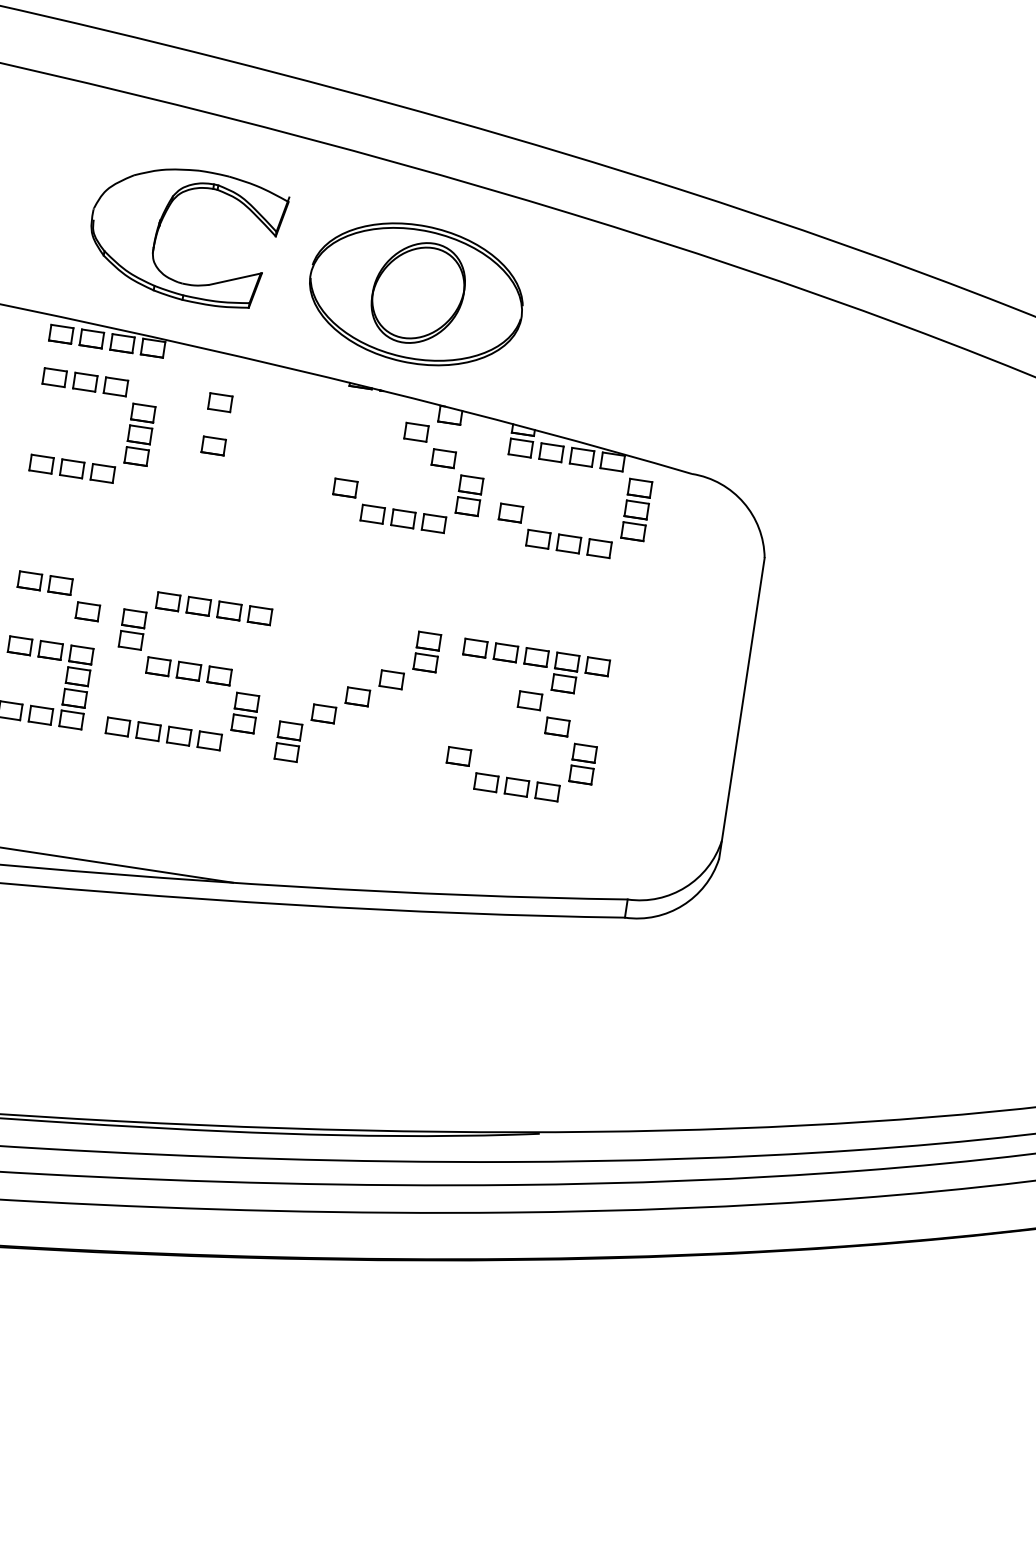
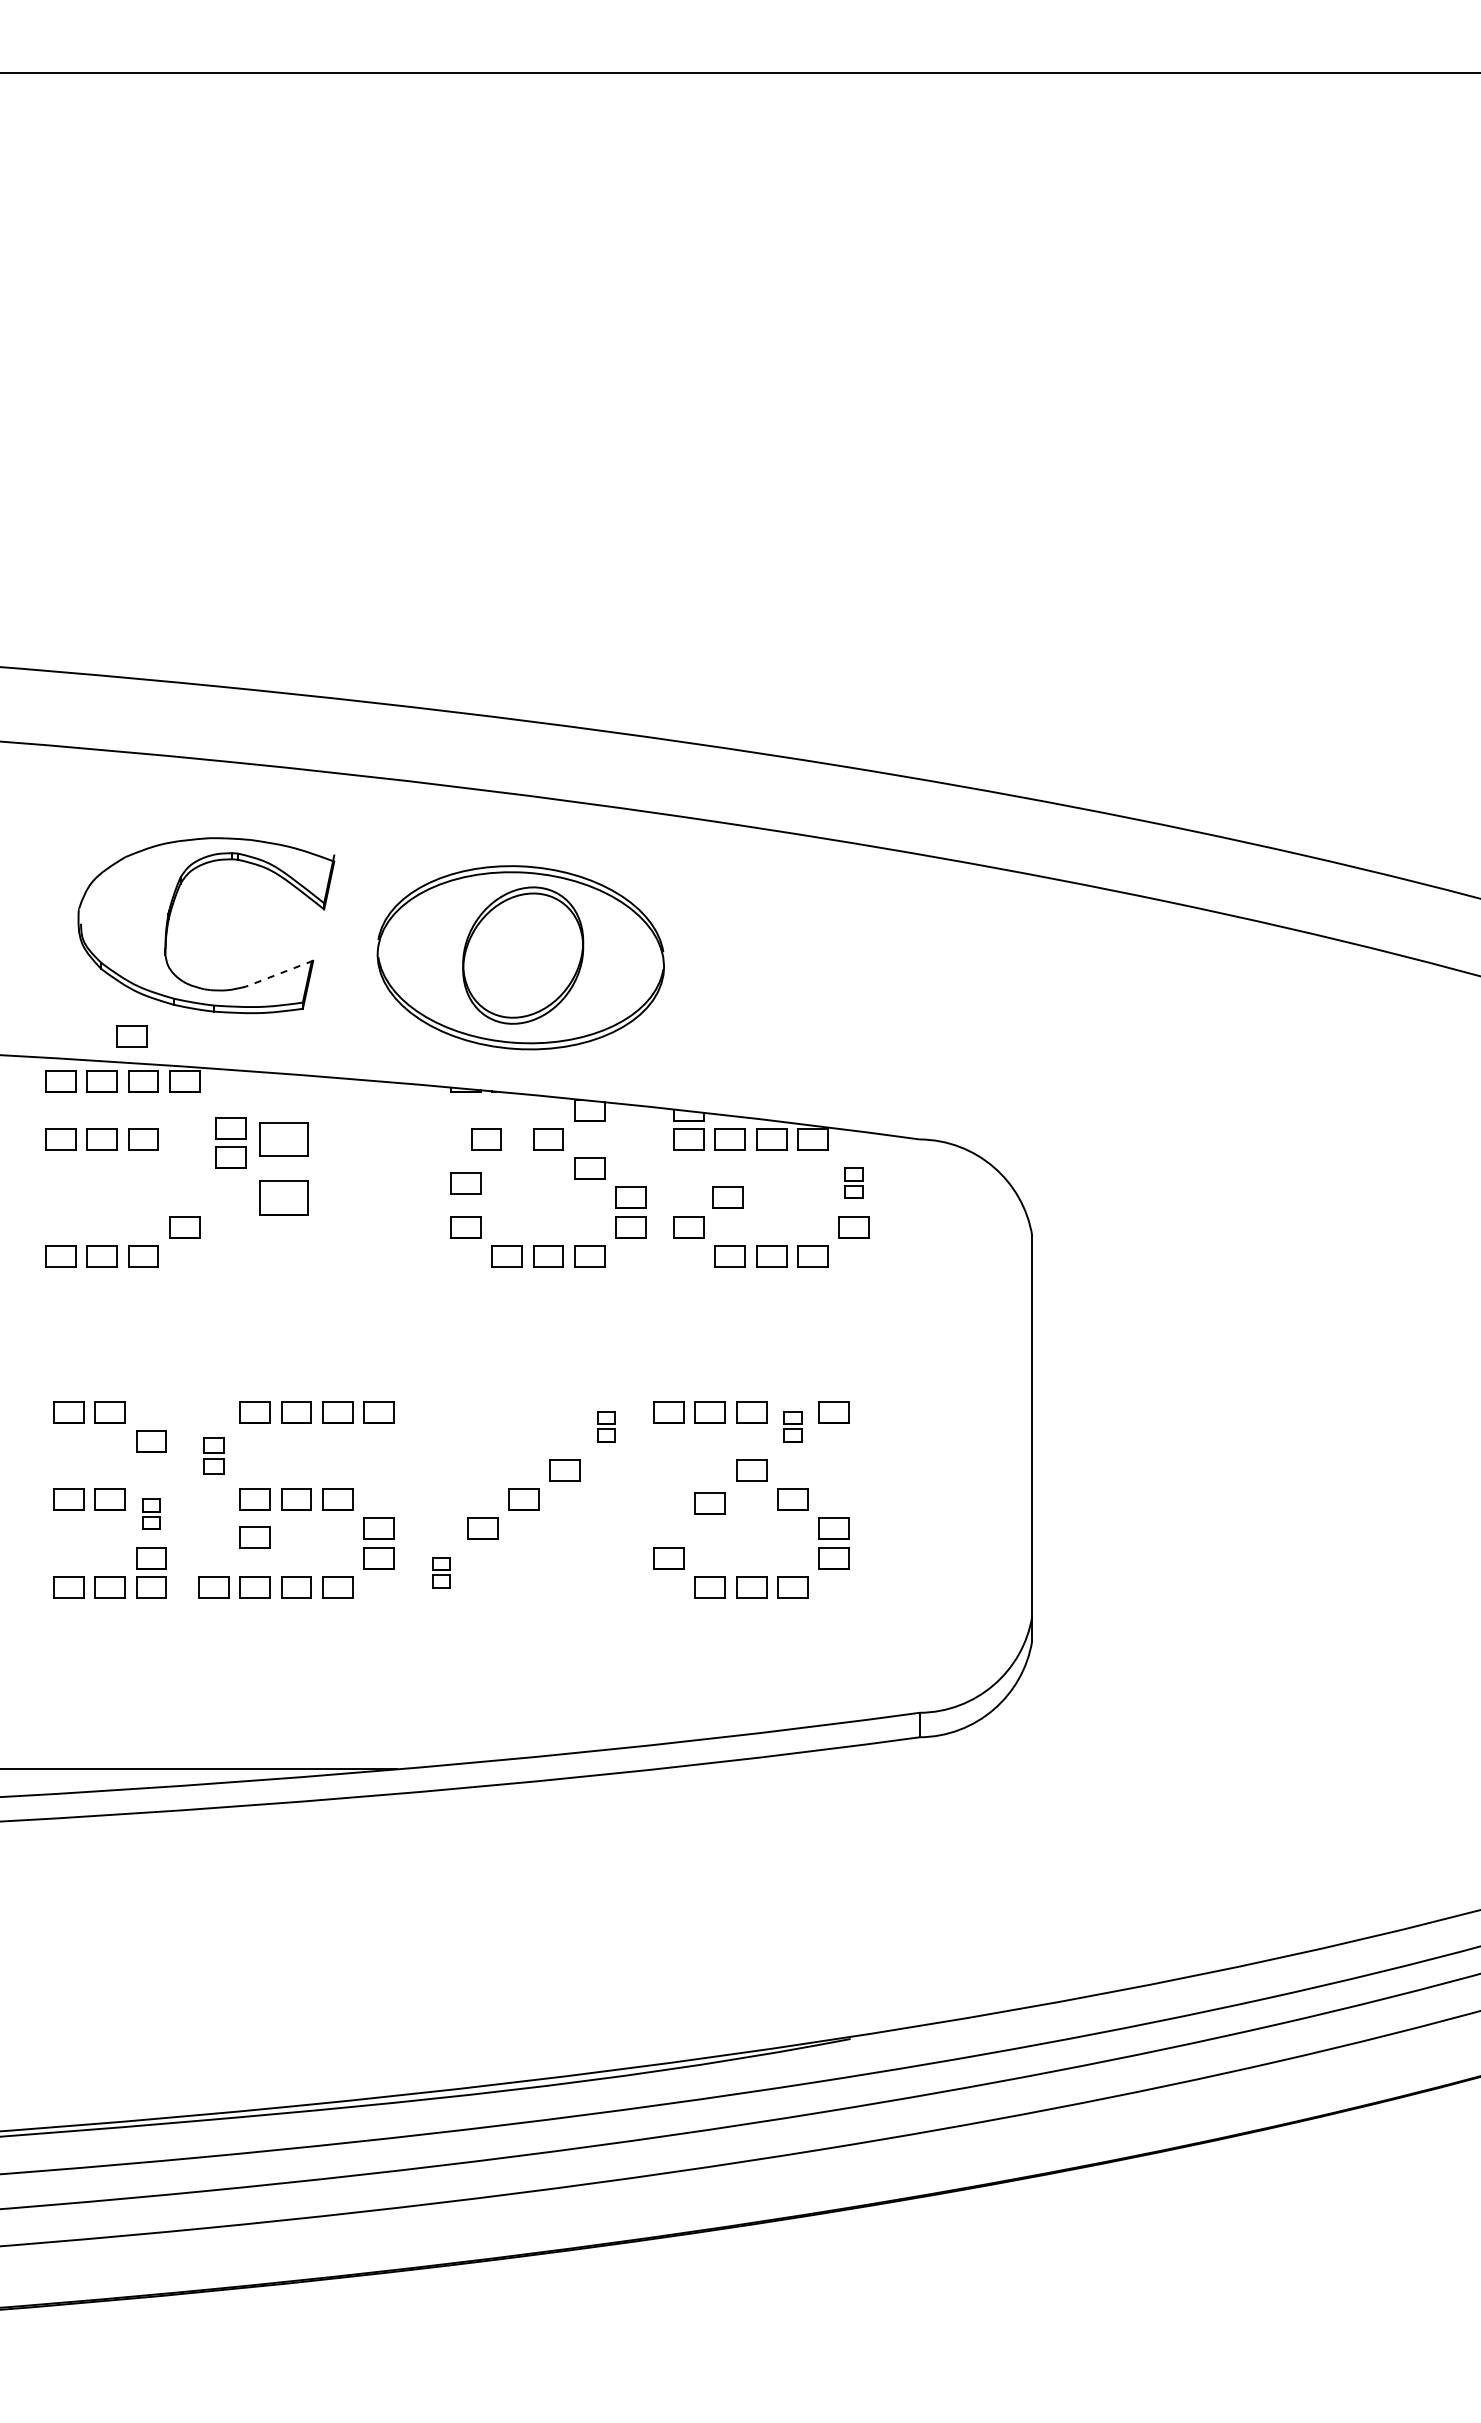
line: (235, 278) -> (279, 973), solid -> dashed
part: (118, 309) -> (131, 1036), added
part: (219, 402) -> (283, 1139), size x1.6
part: (141, 423) -> (230, 1142), moved
part: (370, 425) -> (486, 1139), added
part: (213, 445) -> (283, 1197), size x1.6
part: (349, 455) -> (465, 1183), added
part: (542, 495) -> (727, 1197), added
part: (638, 498) -> (853, 1182), size x0.6
part: (132, 629) -> (213, 1455), size x0.7
part: (427, 651) -> (606, 1426), size x0.6
part: (79, 665) -> (151, 1513), size x0.6
part: (565, 672) -> (792, 1426), size x0.6
part: (153, 694) -> (254, 1537), added
part: (495, 720) -> (709, 1503), added
part: (288, 741) -> (441, 1572), size x0.6

